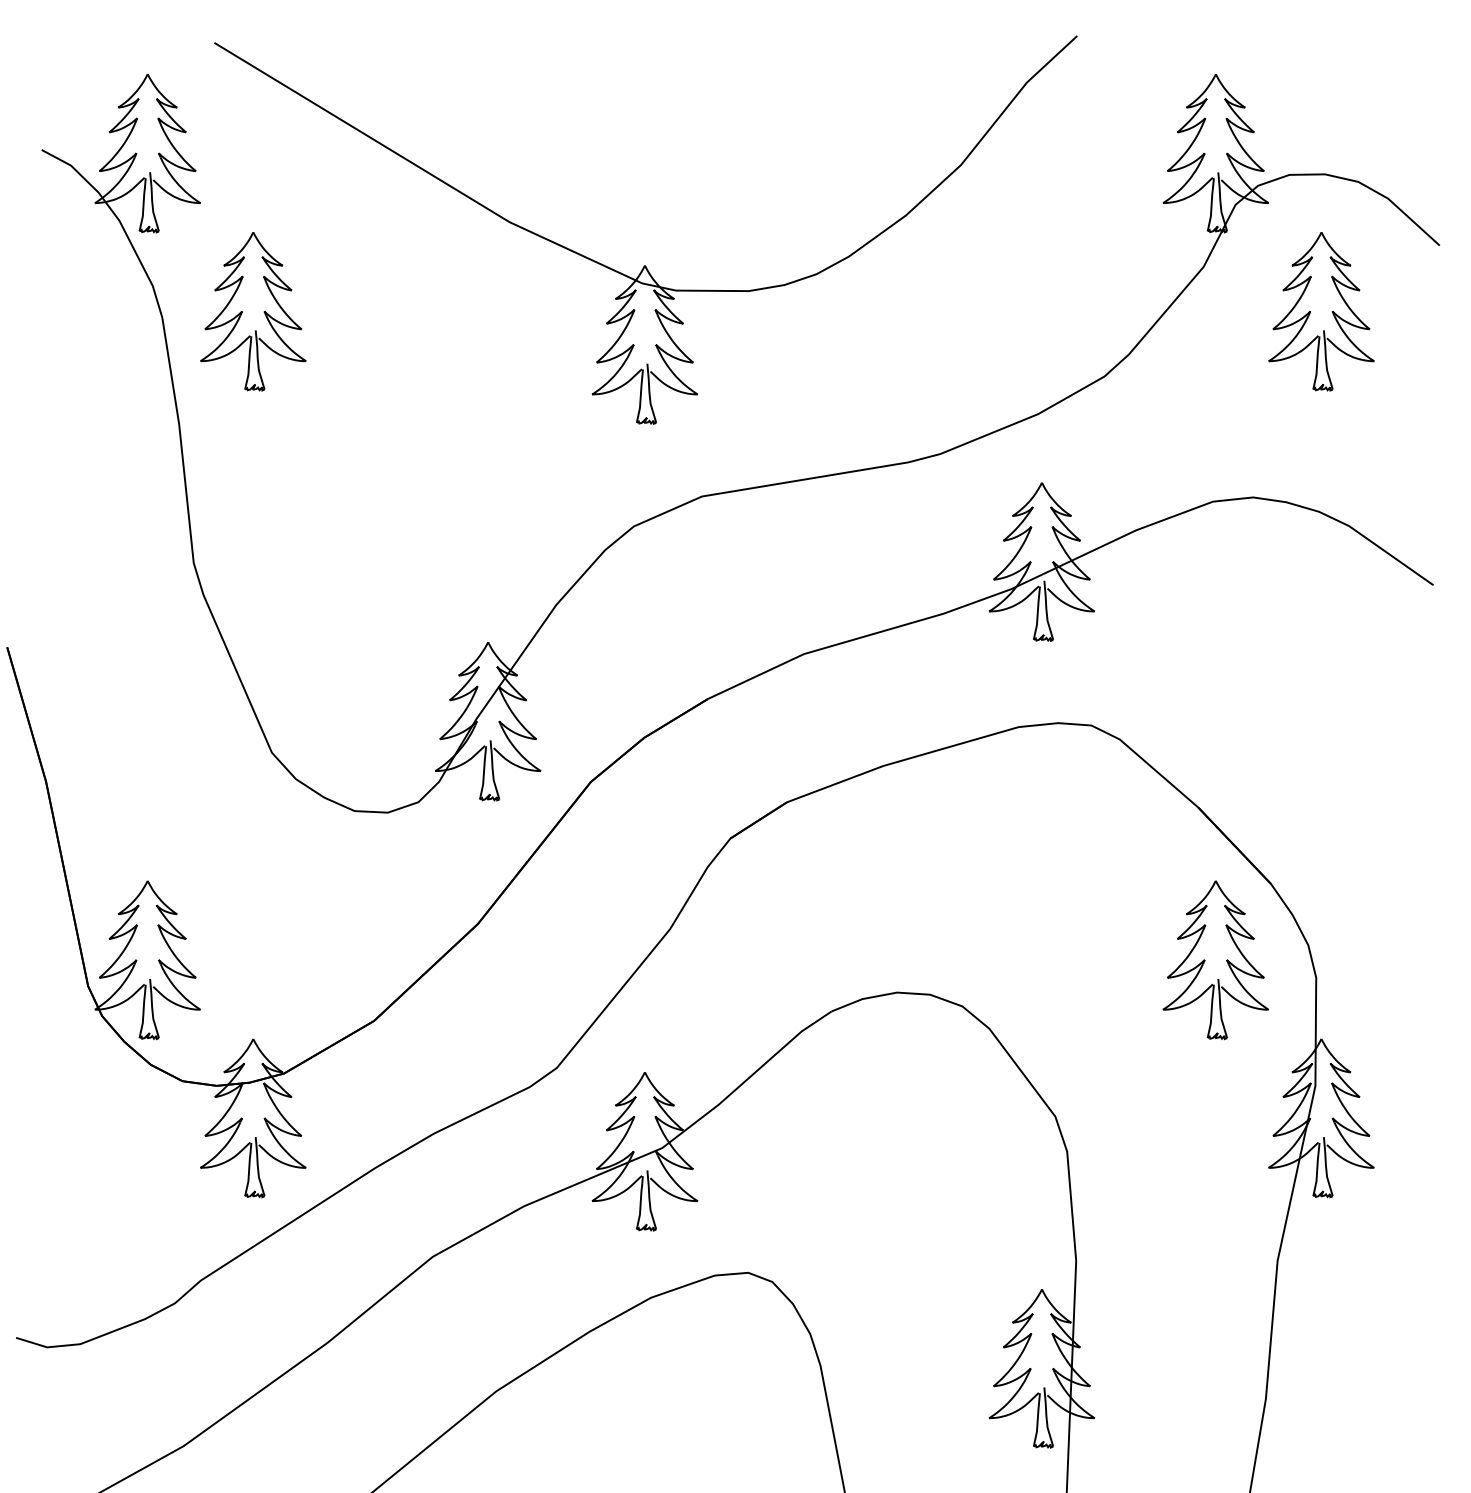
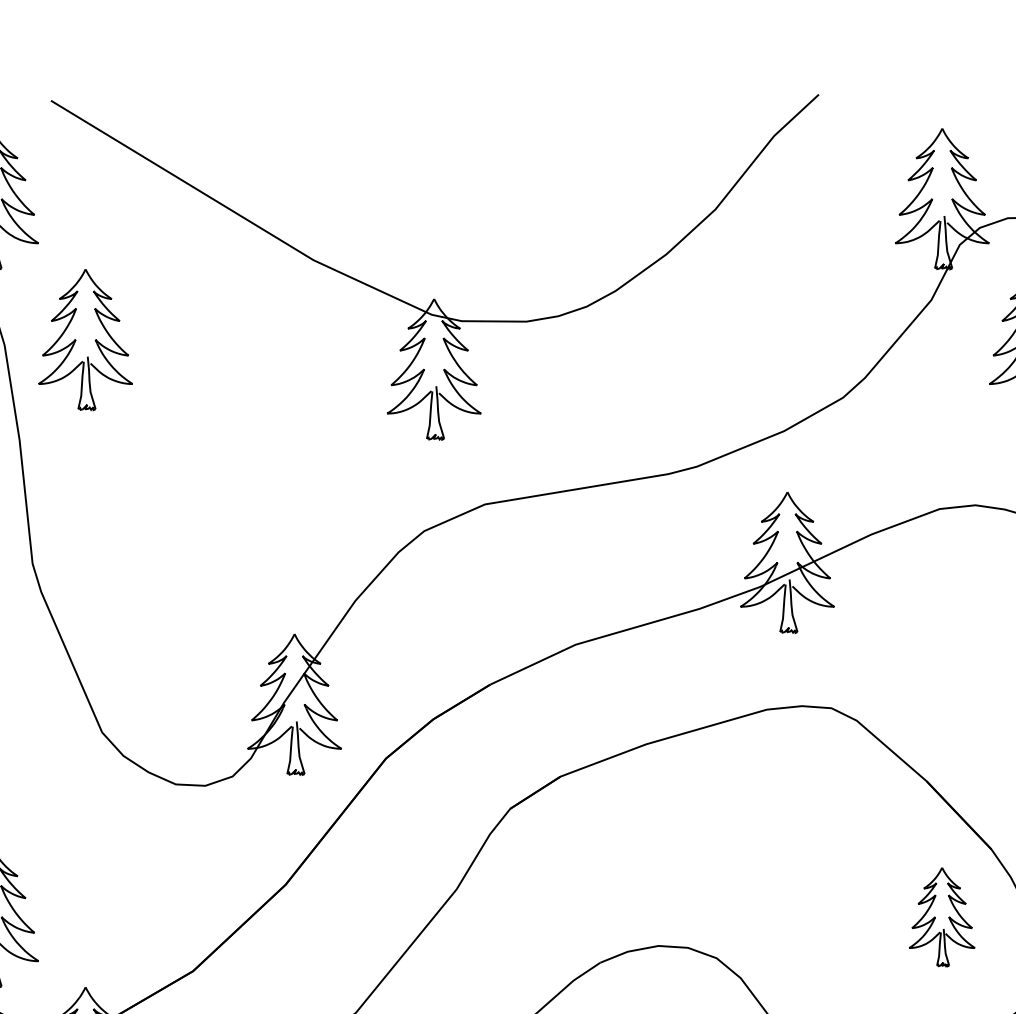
part: (1215, 960) -> (941, 917), size x0.7

